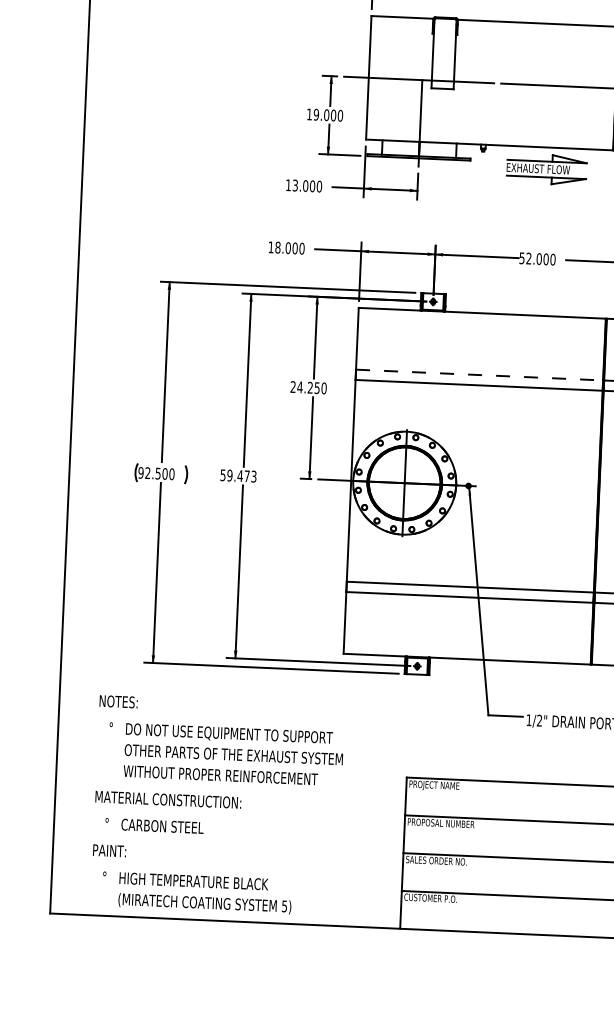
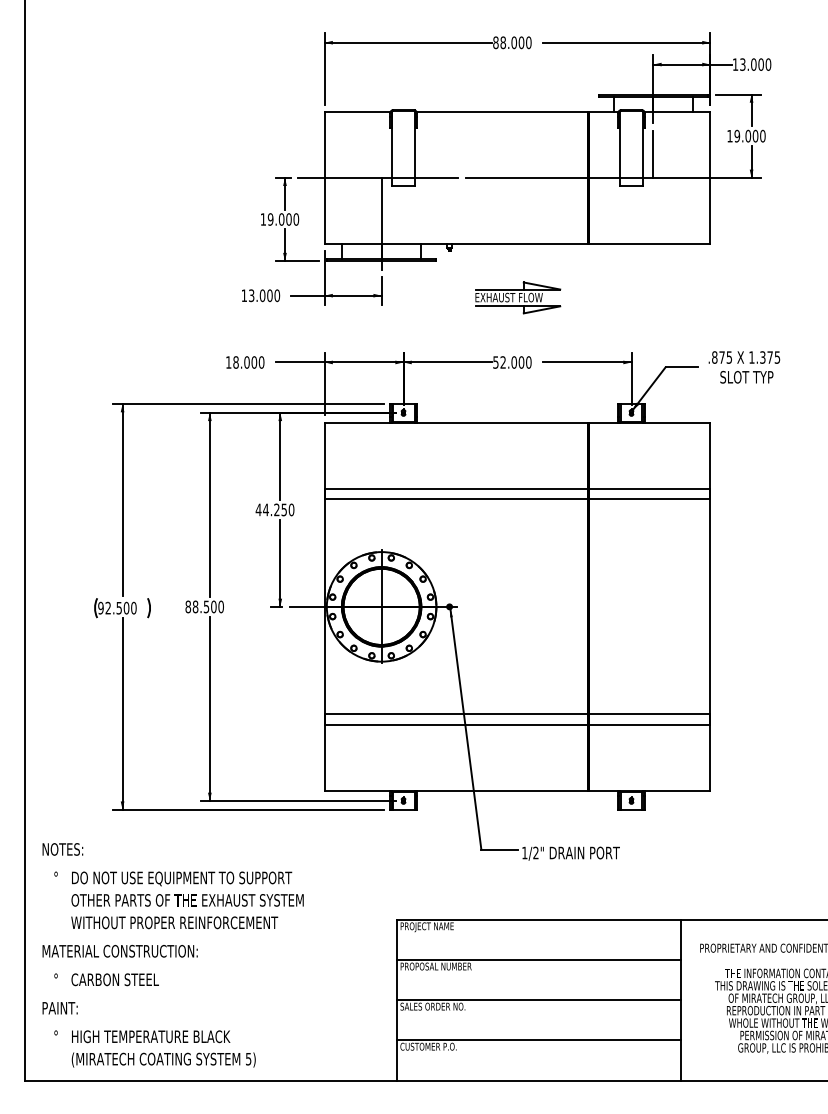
part: (547, 169) -> (518, 297), moved
line: (479, 375) -> (456, 488), dashed -> solid
text: (293, 386) -> (258, 509), 24.250 -> 44.250
text: (238, 475) -> (204, 606), 59.473 -> 88.500
text: (217, 805) -> (172, 955), moved

